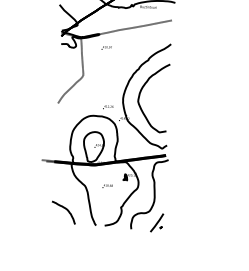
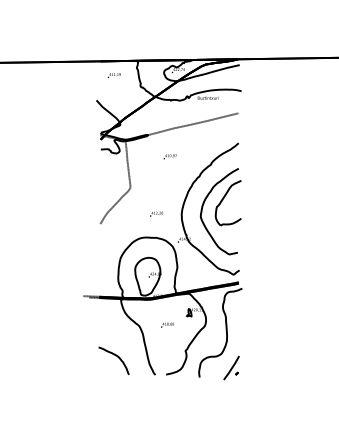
text: (106, 47) -> (169, 156), moved
part: (159, 91) -> (227, 203), added
text: (108, 106) -> (156, 213), moved

